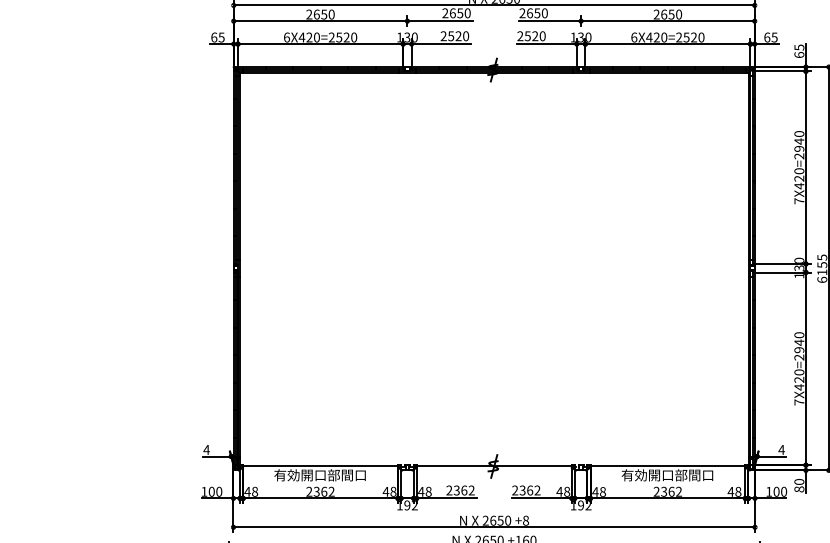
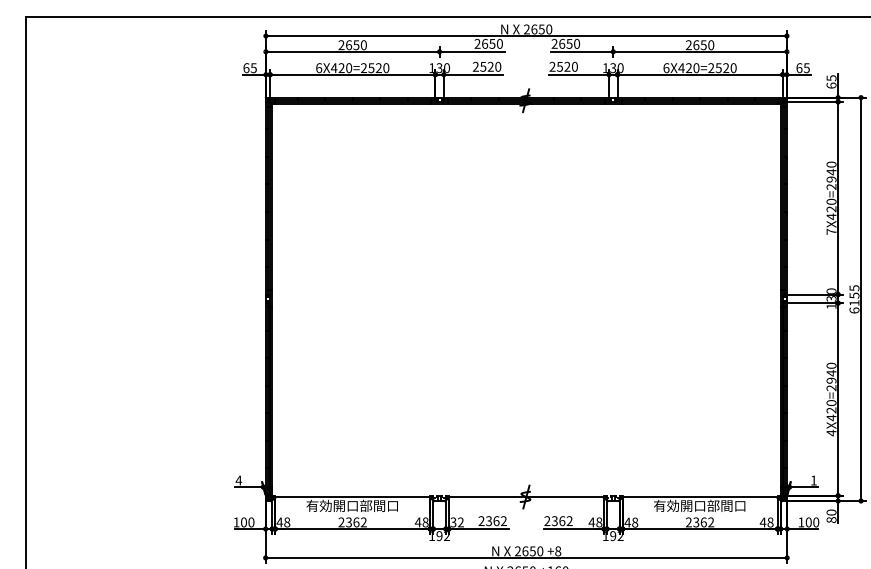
text: (799, 401) -> (831, 432), 7X420=2940 -> 4X420=2940
text: (781, 449) -> (813, 480), 4 -> 1
text: (424, 491) -> (456, 522), 48 -> 32

